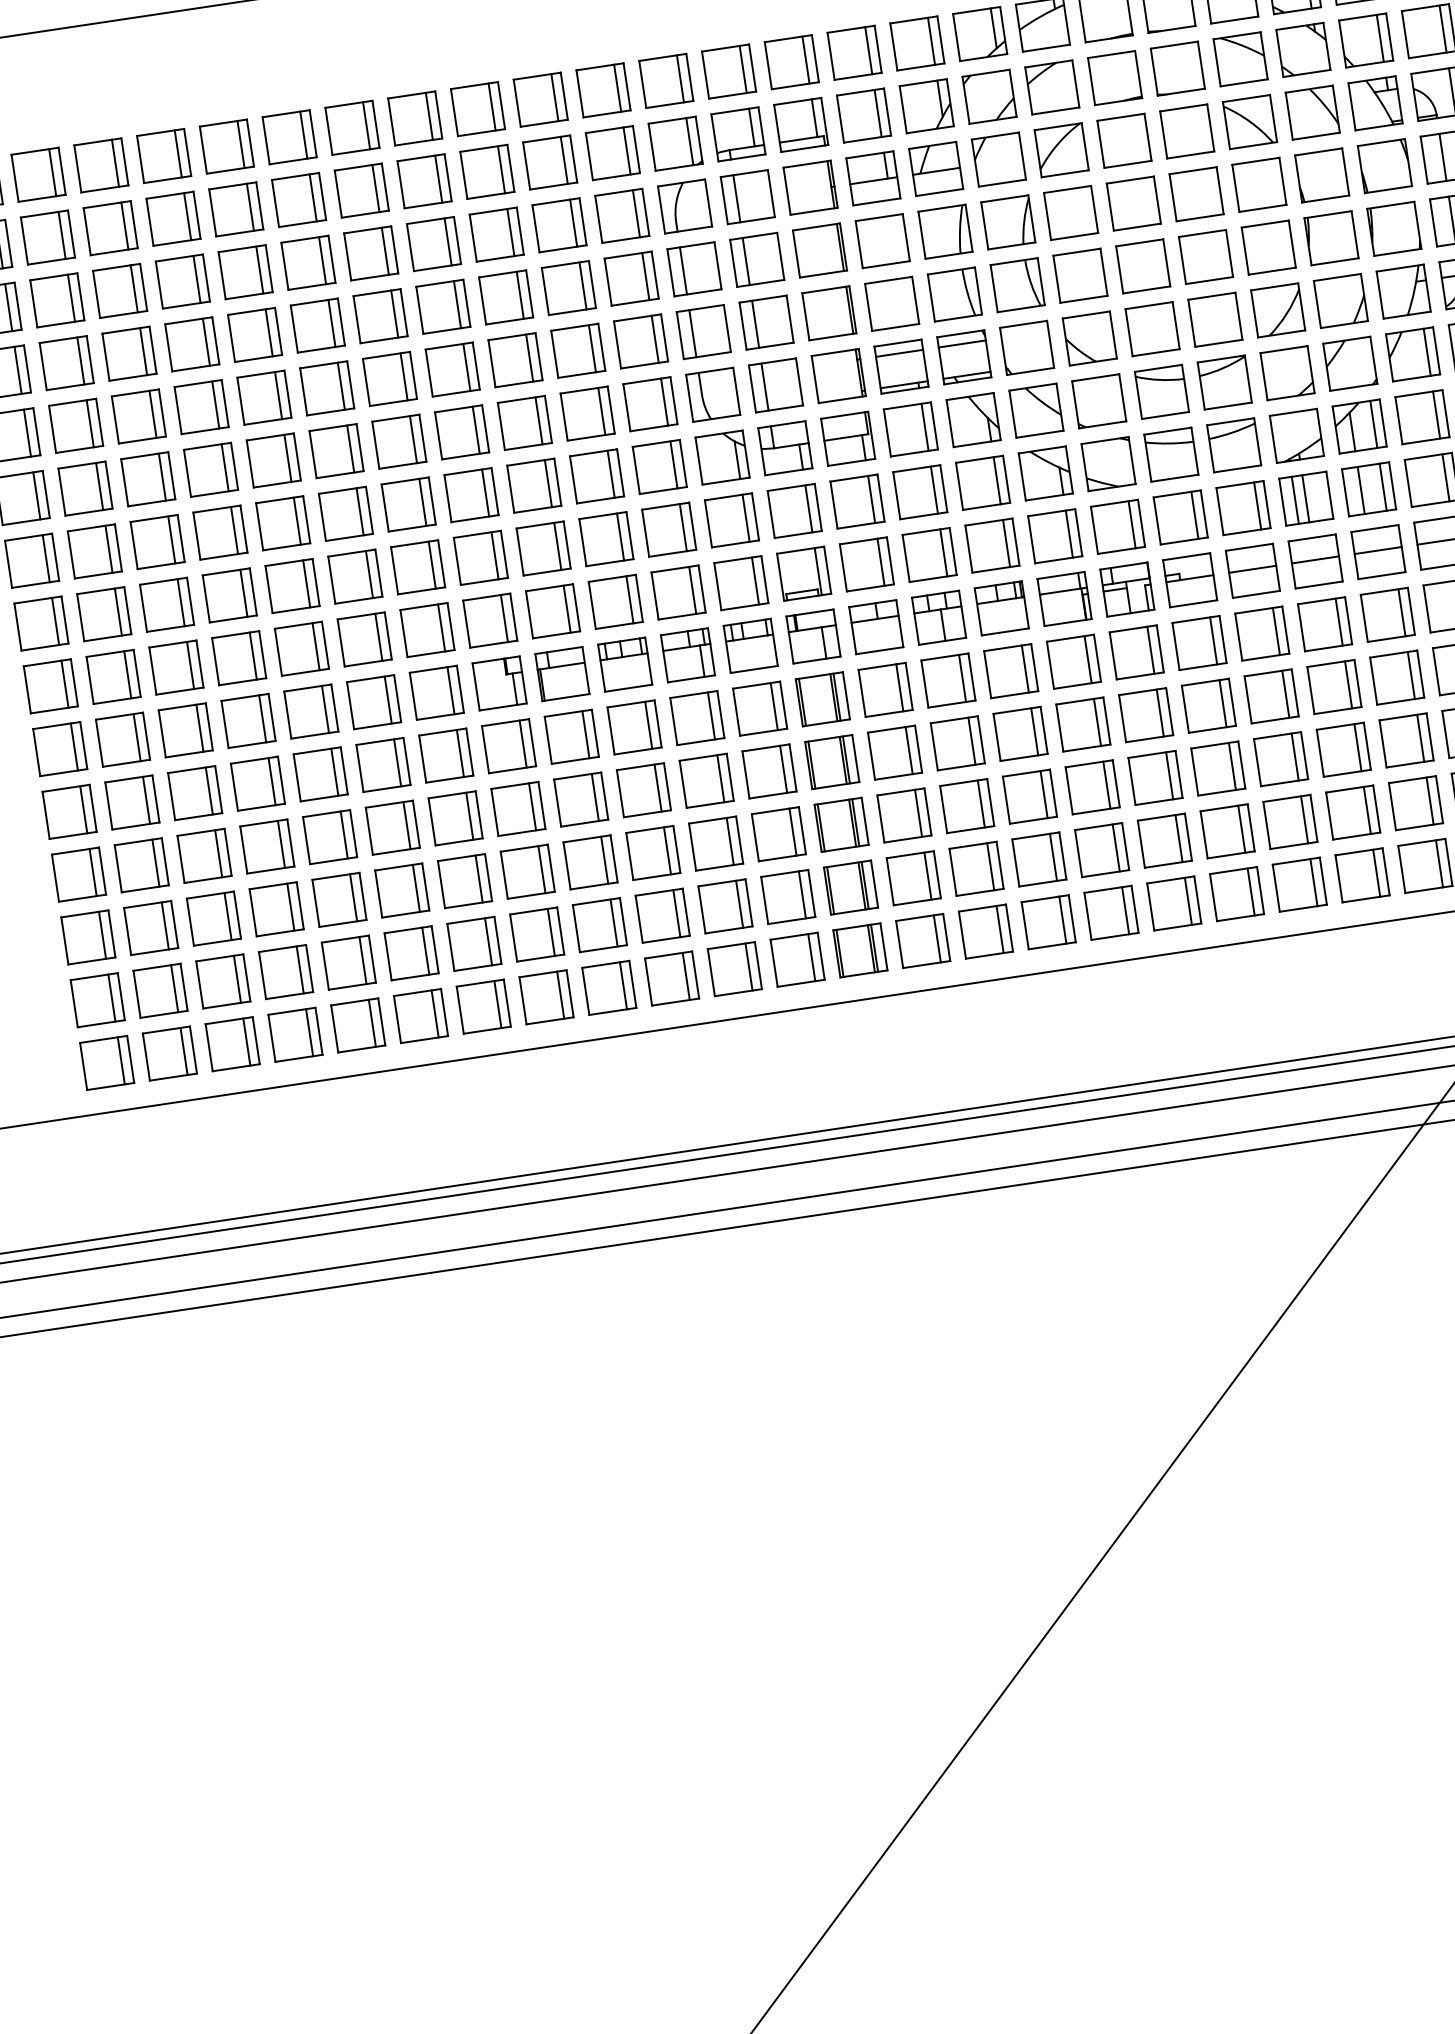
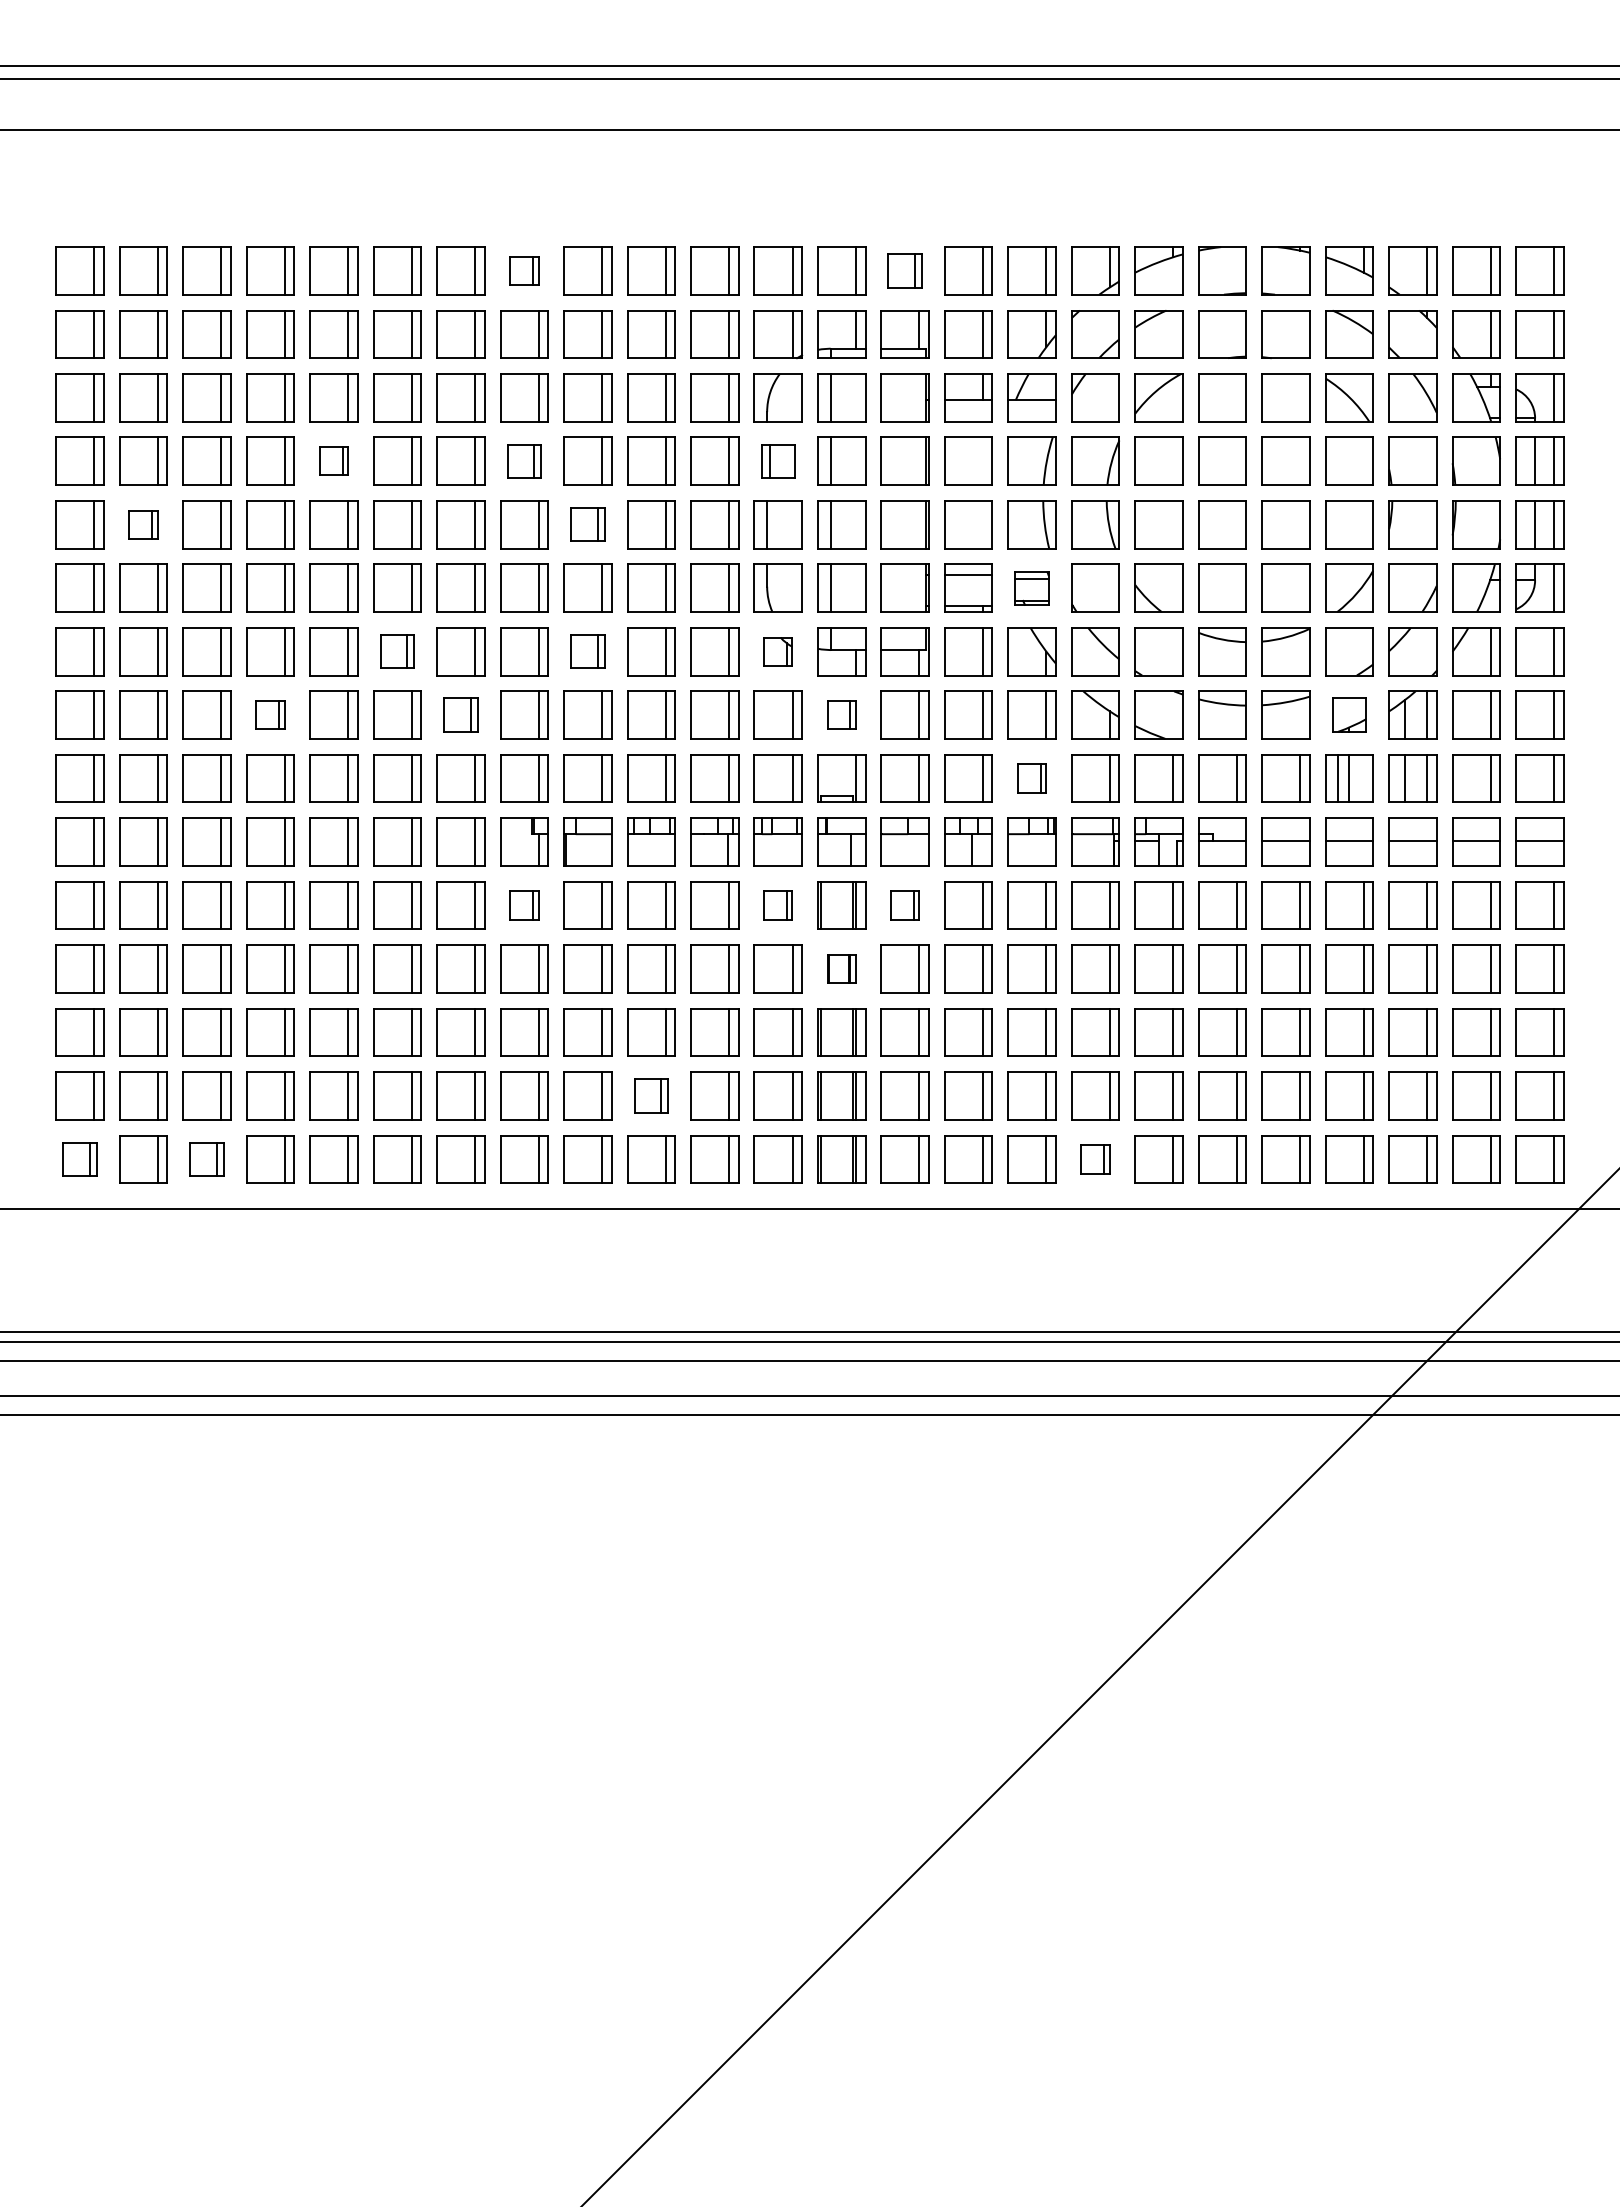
part: (791, 61) -> (904, 270), size x0.7
part: (415, 118) -> (524, 270), size x0.6
part: (693, 268) -> (777, 460), size x0.7
part: (443, 306) -> (524, 460), size x0.7
part: (254, 334) -> (333, 460), size x0.6
part: (963, 356) -> (1031, 587), size x0.7
part: (515, 359) -> (587, 524), size x0.7
part: (76, 425) -> (143, 524), size x0.6
part: (1296, 435) -> (1349, 714), size x0.7
part: (721, 457) -> (777, 651), size x0.6
part: (533, 485) -> (587, 651), size x0.7
part: (794, 510) -> (841, 714), size x0.6
part: (345, 513) -> (397, 651), size x0.7
part: (991, 545) -> (1031, 778), size x0.6
part: (417, 566) -> (460, 714), size x0.7
part: (229, 594) -> (270, 714), size x0.6
part: (884, 689) -> (904, 905), size x0.6
part: (759, 708) -> (777, 905), size x0.6
part: (509, 746) -> (524, 905), size x0.6
part: (831, 761) -> (841, 968), size x0.6
part: (1111, 912) -> (1095, 1159), size x0.6
part: (662, 915) -> (651, 1095), size x0.7
part: (232, 1044) -> (206, 1159), size x0.7
part: (106, 1063) -> (79, 1159), size x0.7

